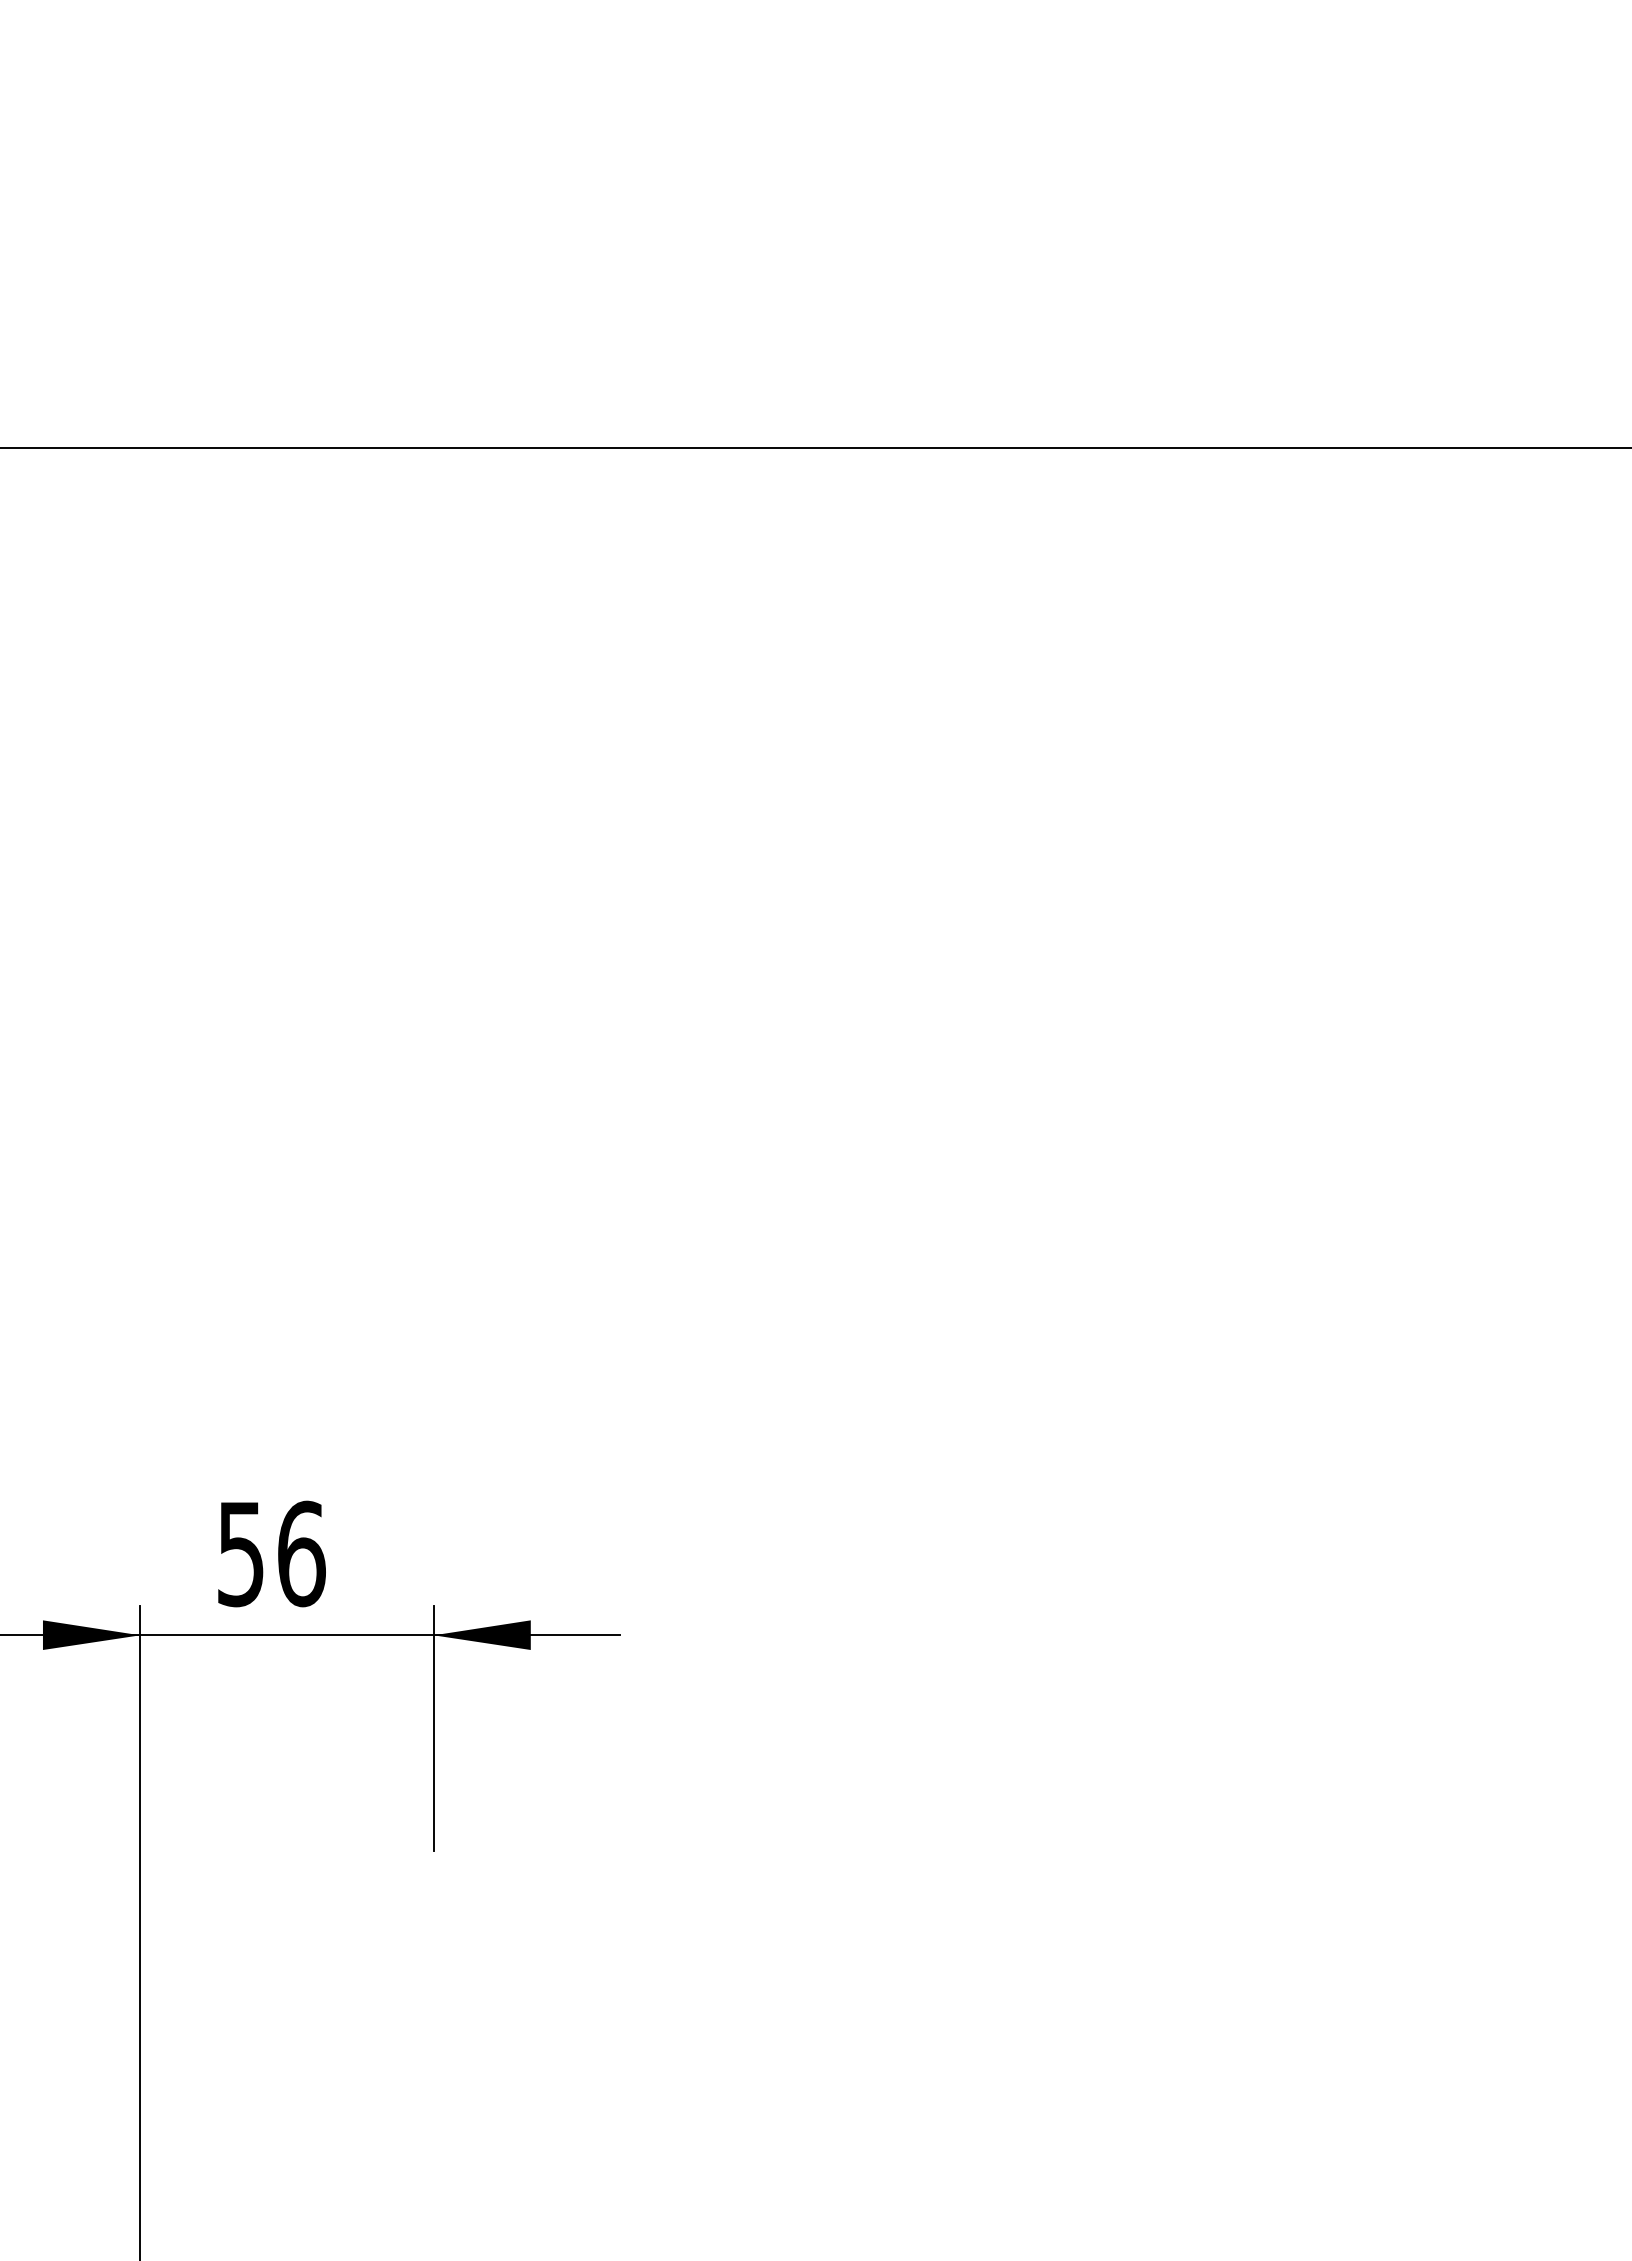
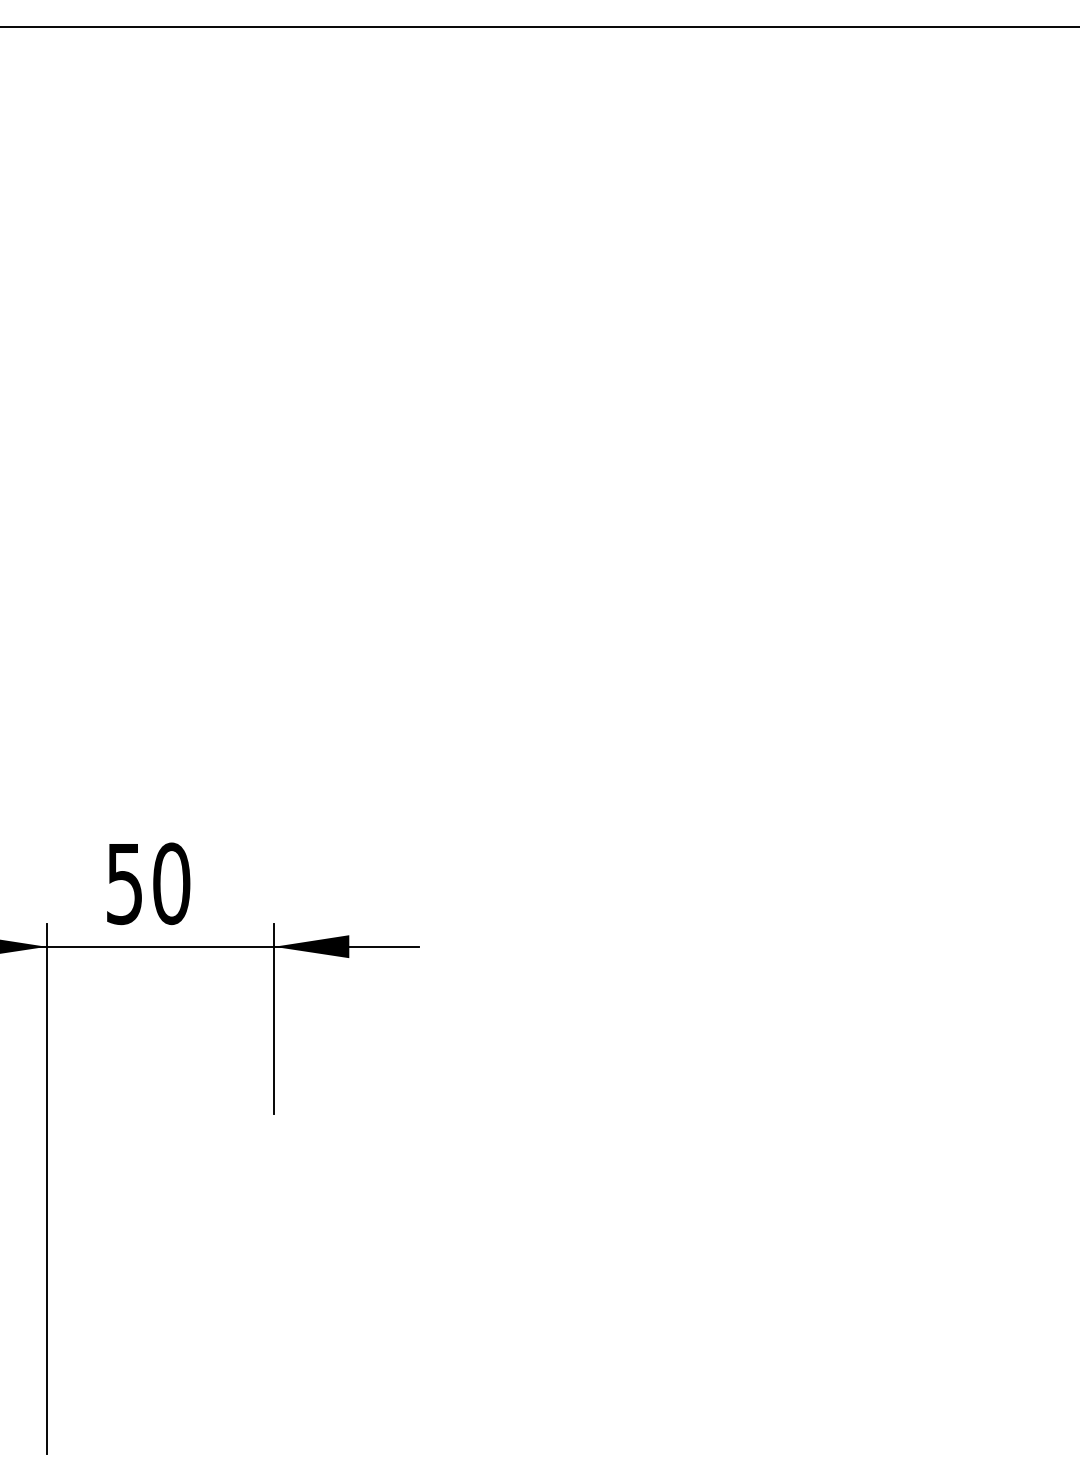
text: (301, 1553) -> (171, 883), 56 -> 50

